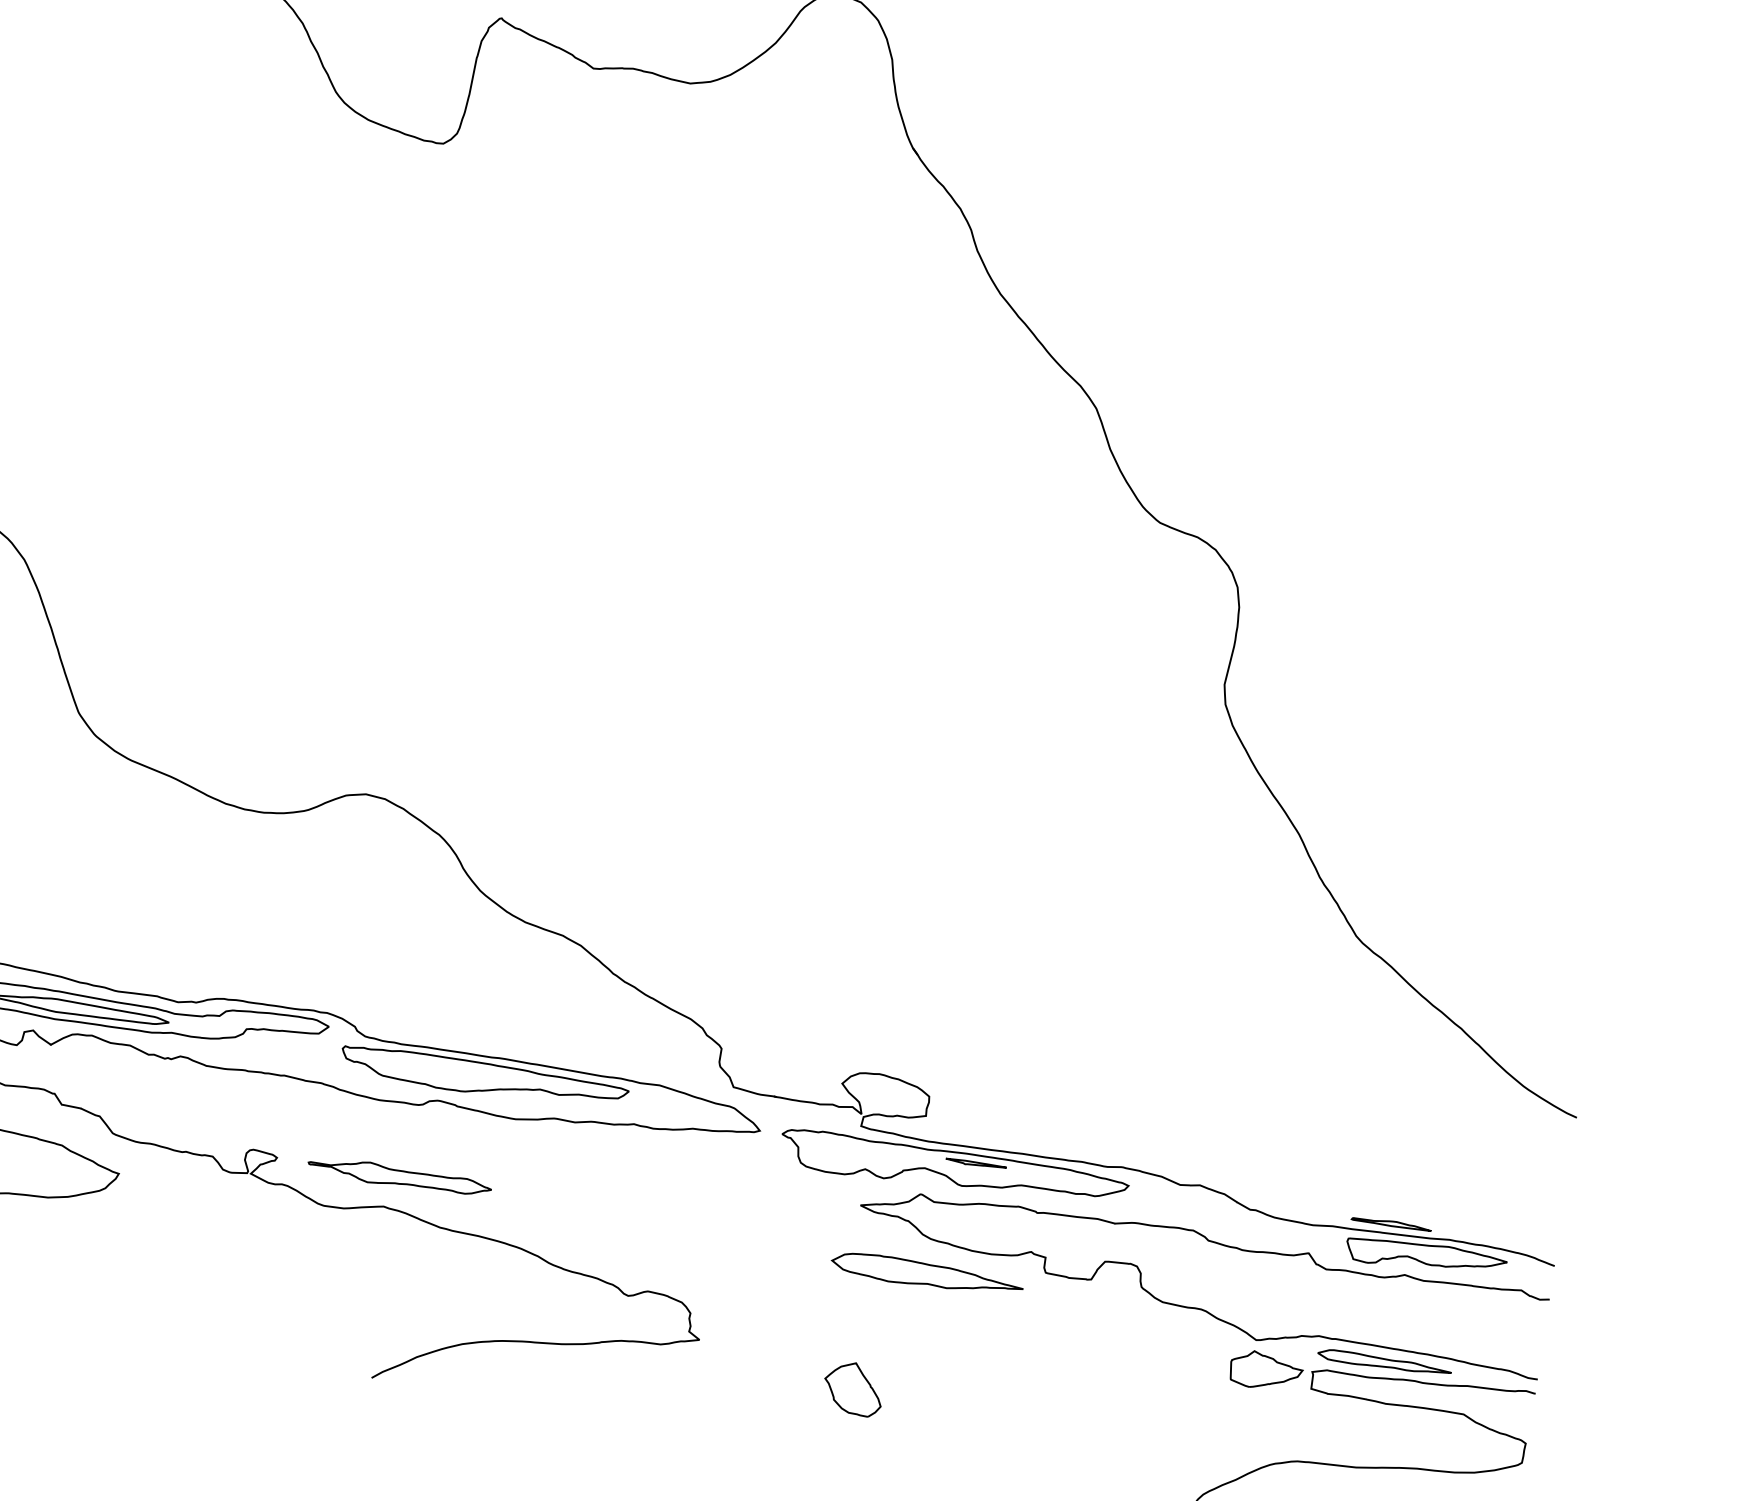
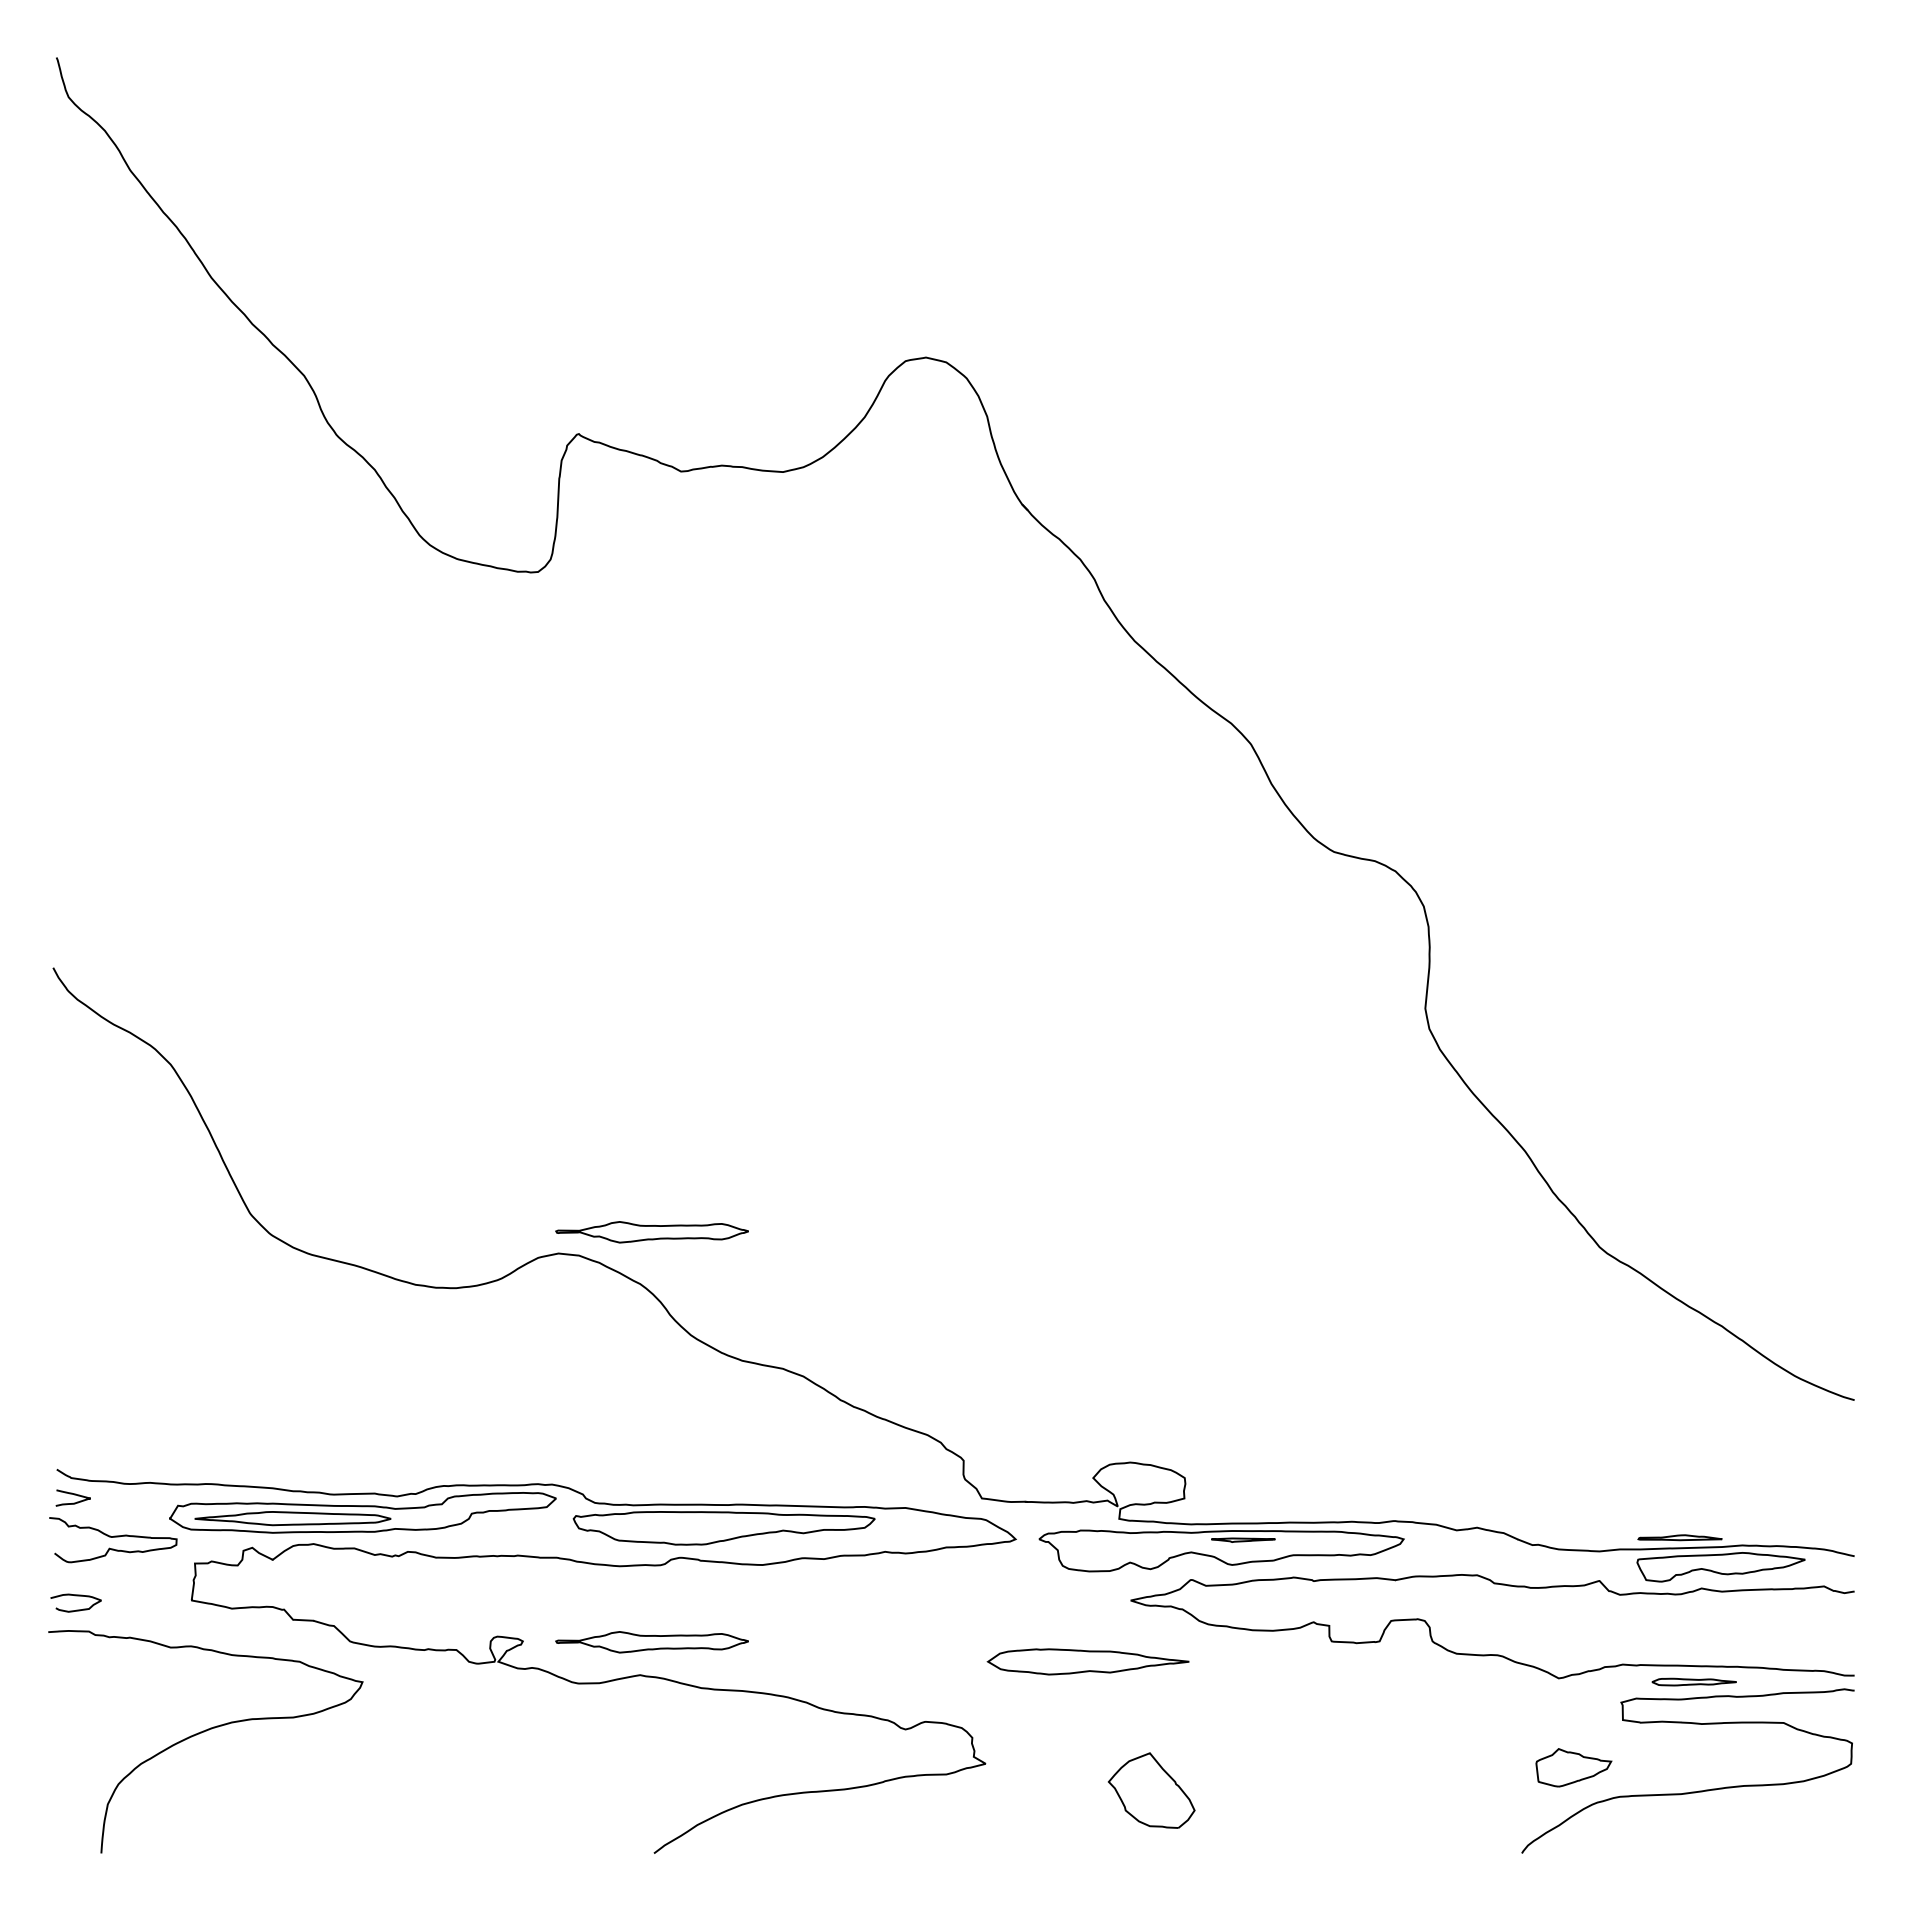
part: (457, 787) -> (651, 1232), added
part: (926, 1274) -> (1087, 1661), moved
part: (1383, 1362) -> (1693, 1681), size x0.6
part: (1265, 1370) -> (1573, 1767), moved
part: (853, 1387) -> (1151, 1789), size x1.4

